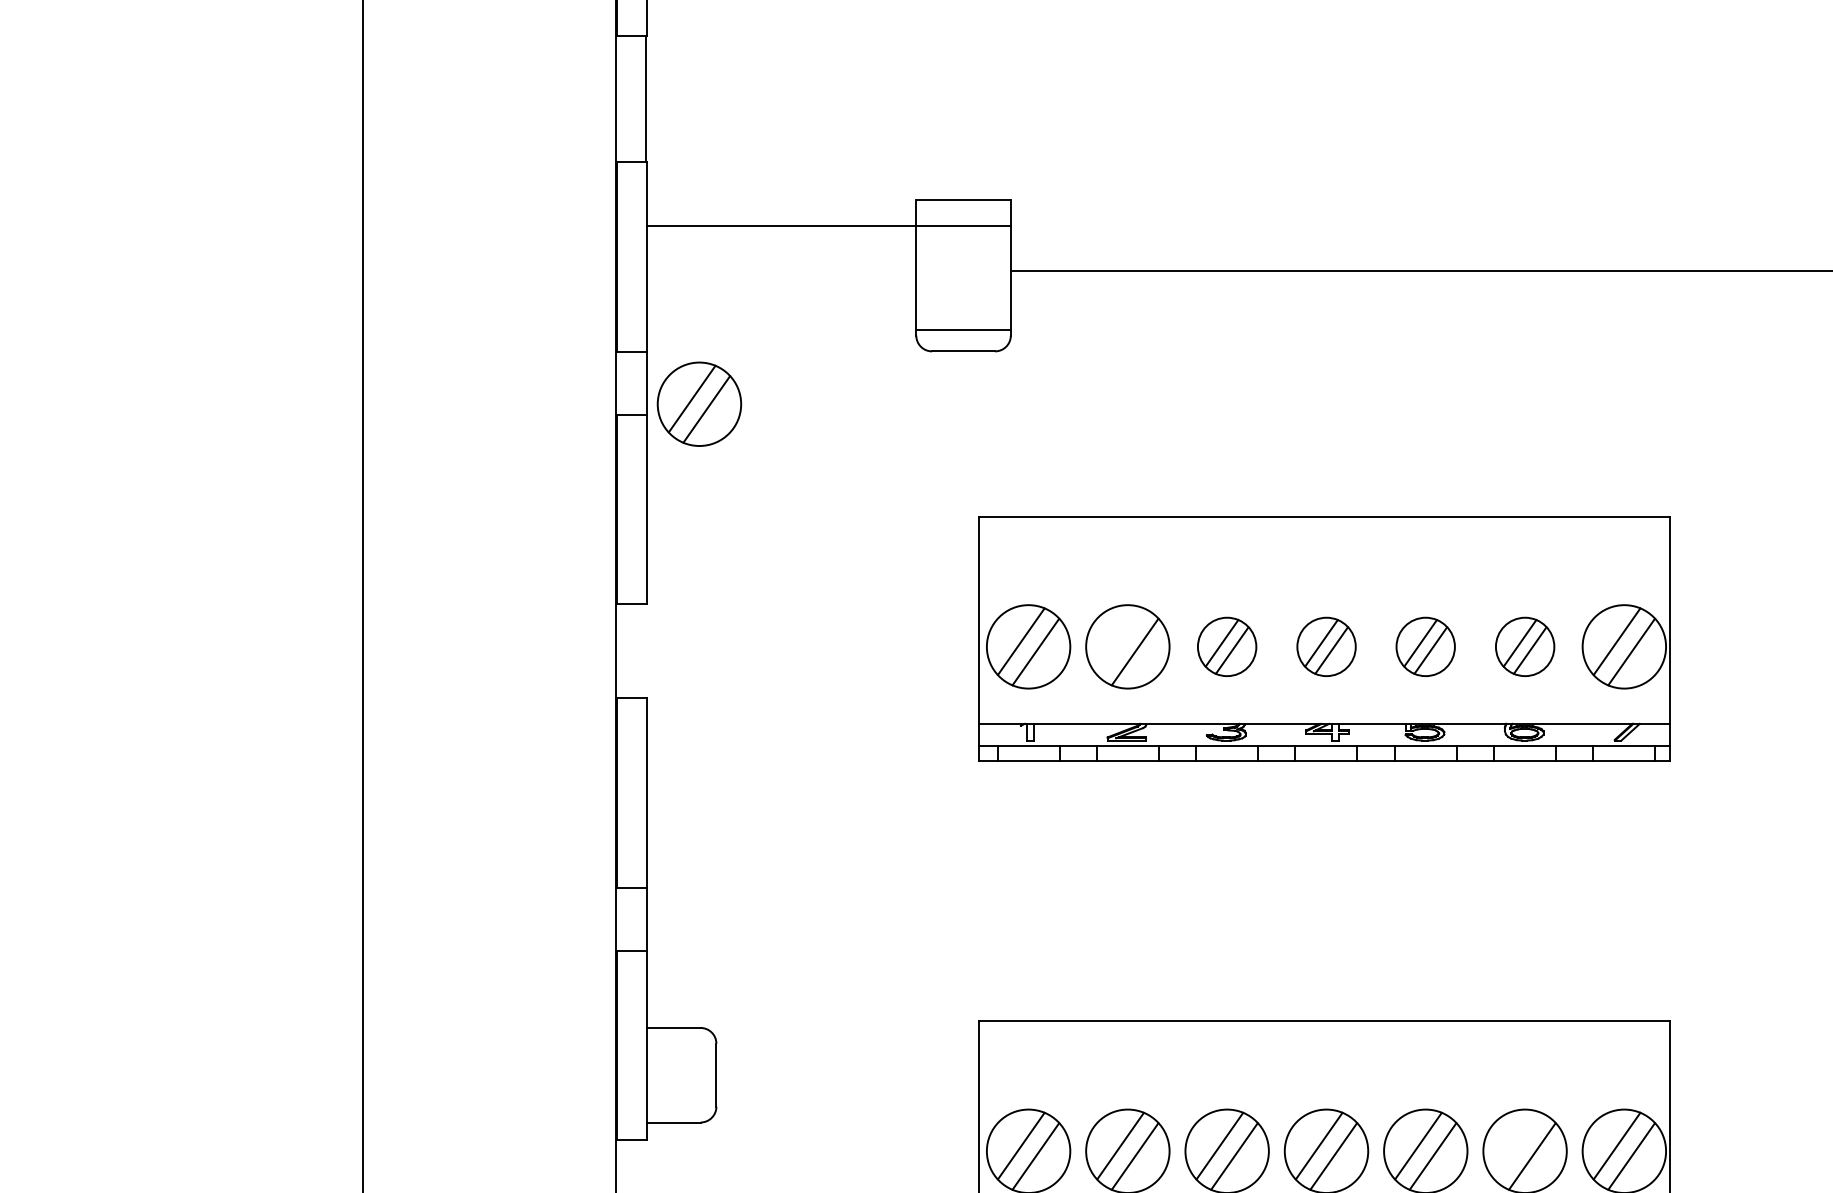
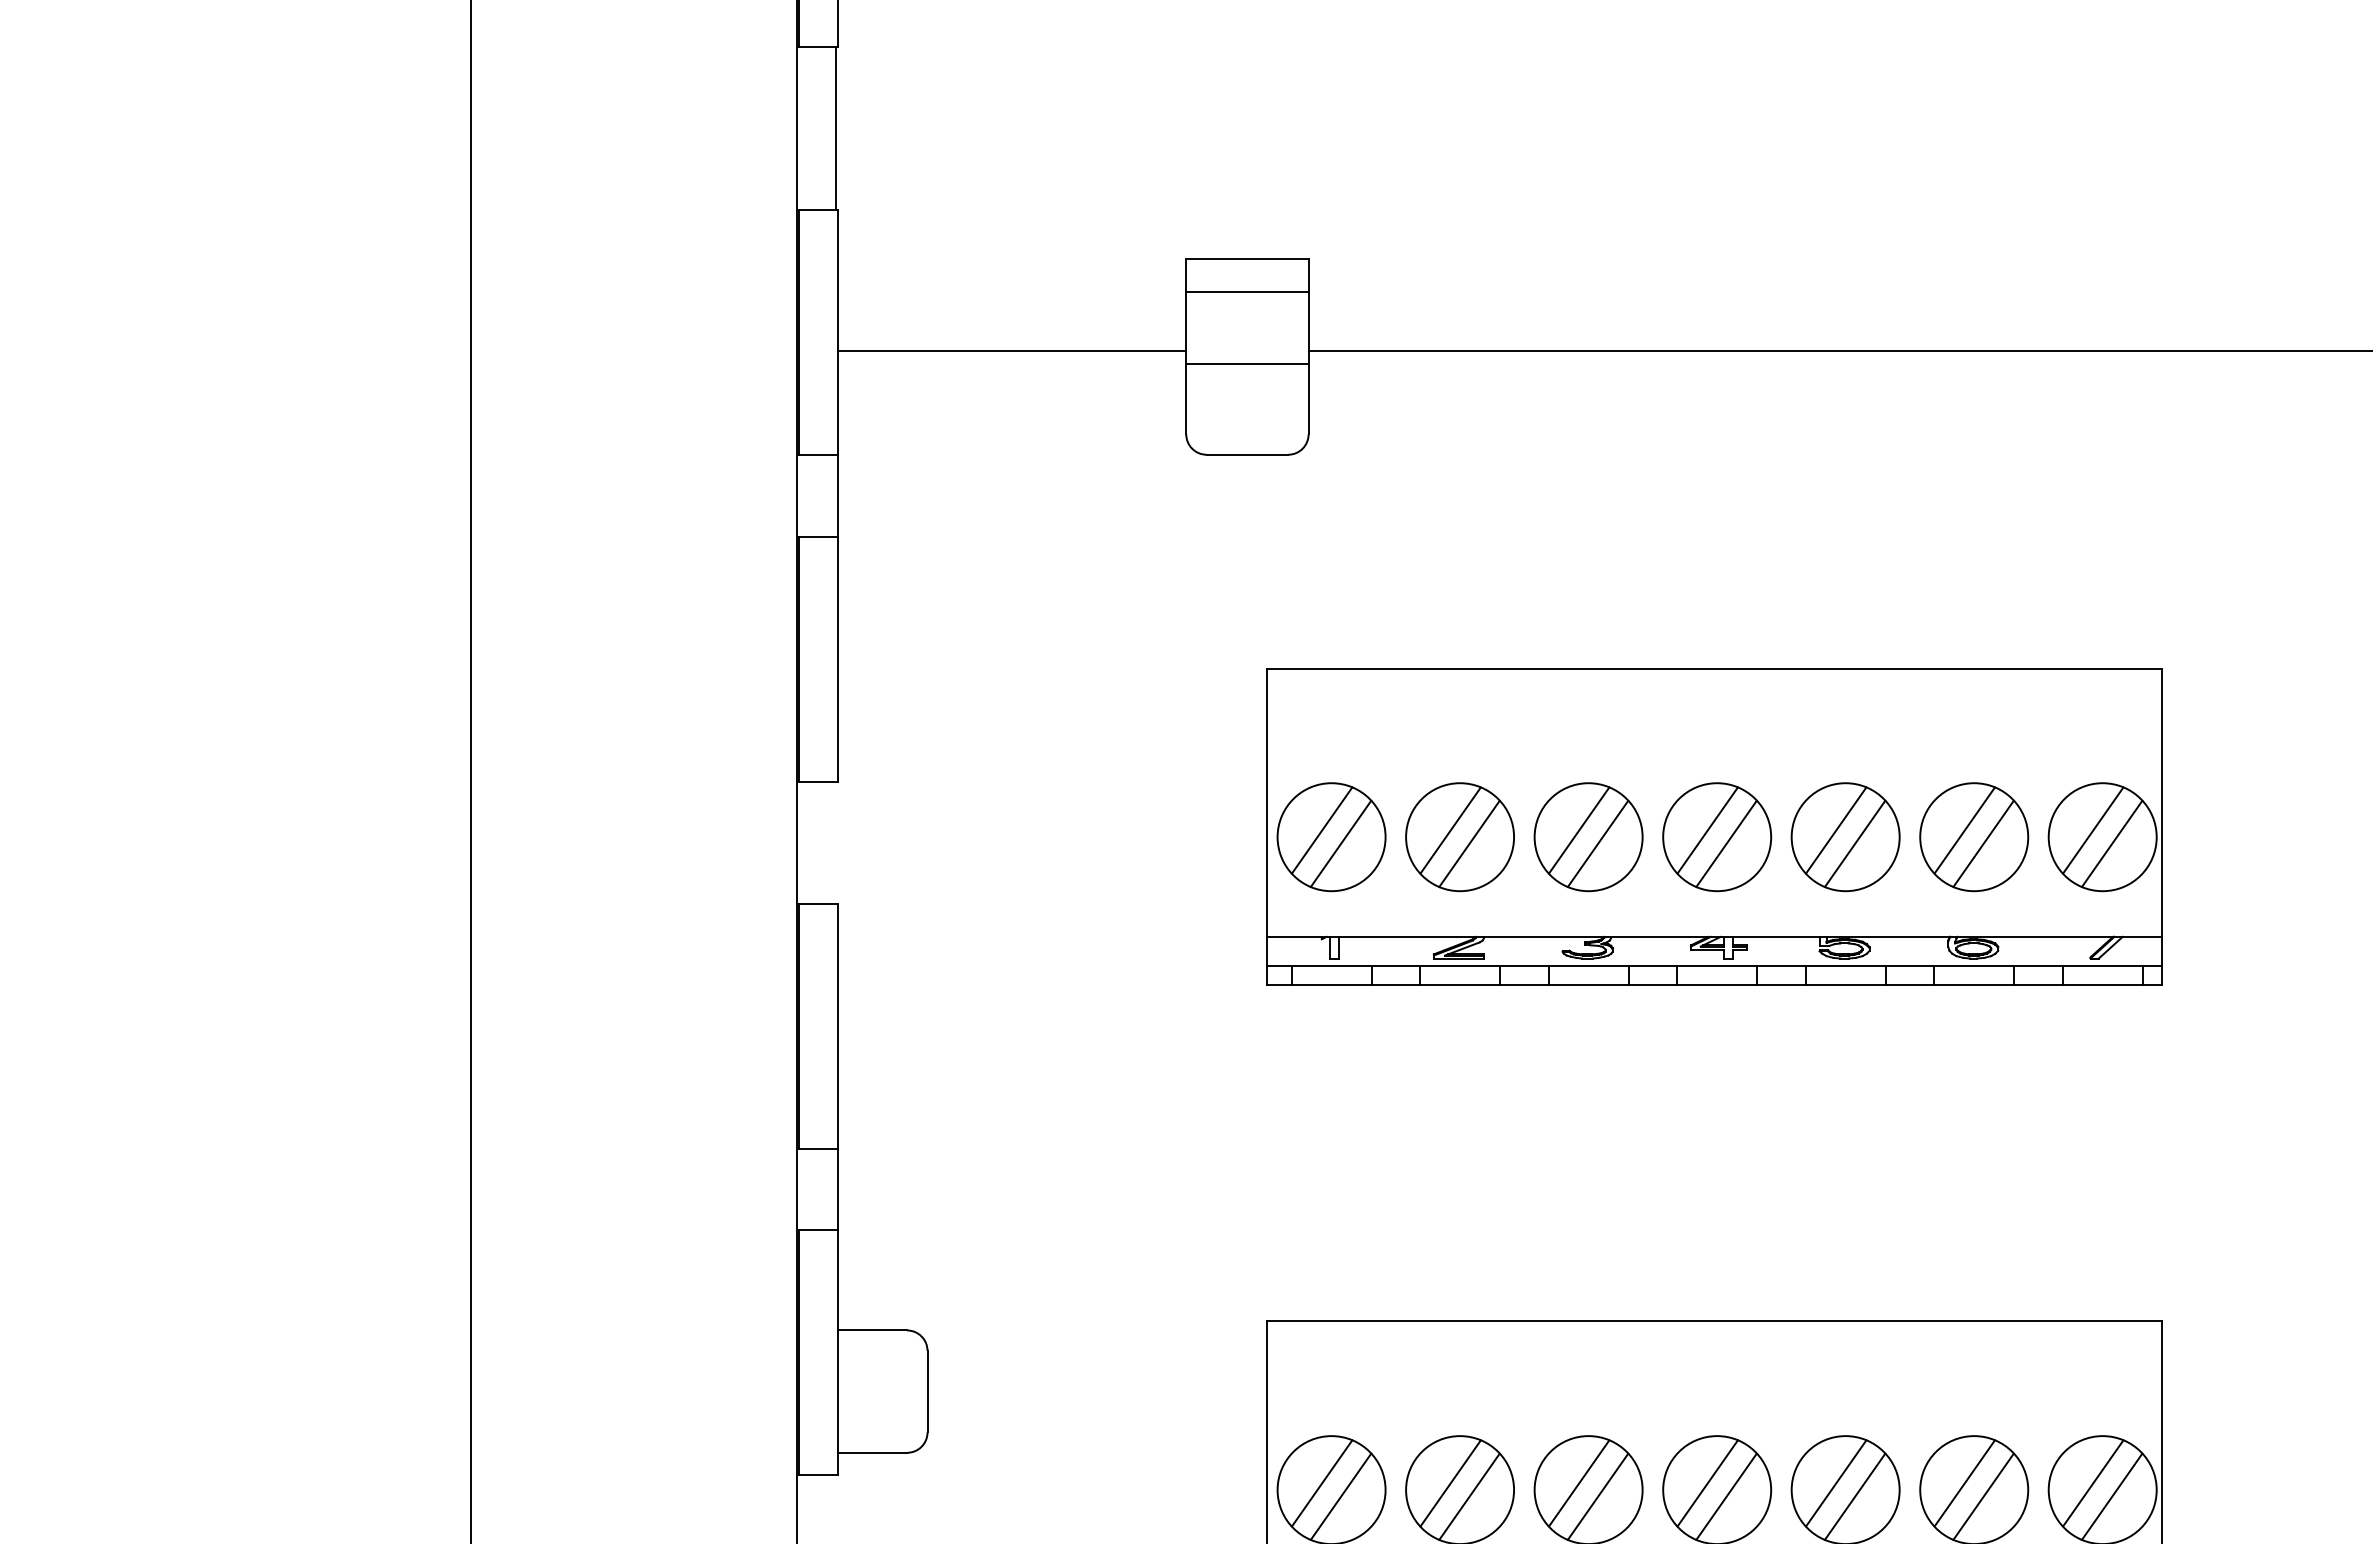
line: (781, 226) -> (1011, 350), moved
line: (963, 329) -> (1247, 363), moved
part: (699, 404) -> (905, 523), removed
line: (1120, 641) -> (1450, 830), added
part: (1227, 647) -> (1588, 837), size x1.43
part: (1326, 647) -> (1717, 837), size x1.43
part: (1425, 647) -> (1845, 837), size x1.43
part: (1525, 647) -> (1974, 837), size x1.43
line: (1517, 1146) -> (1964, 1483), added

